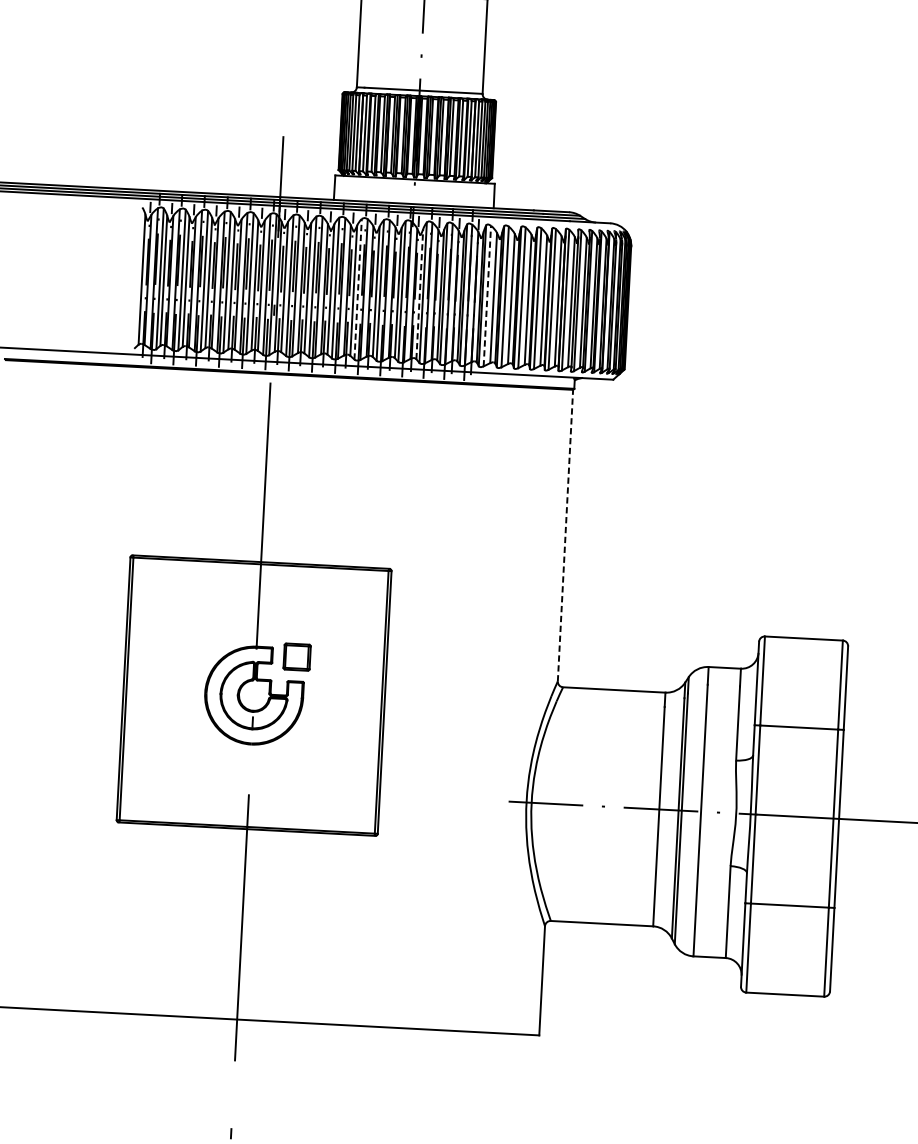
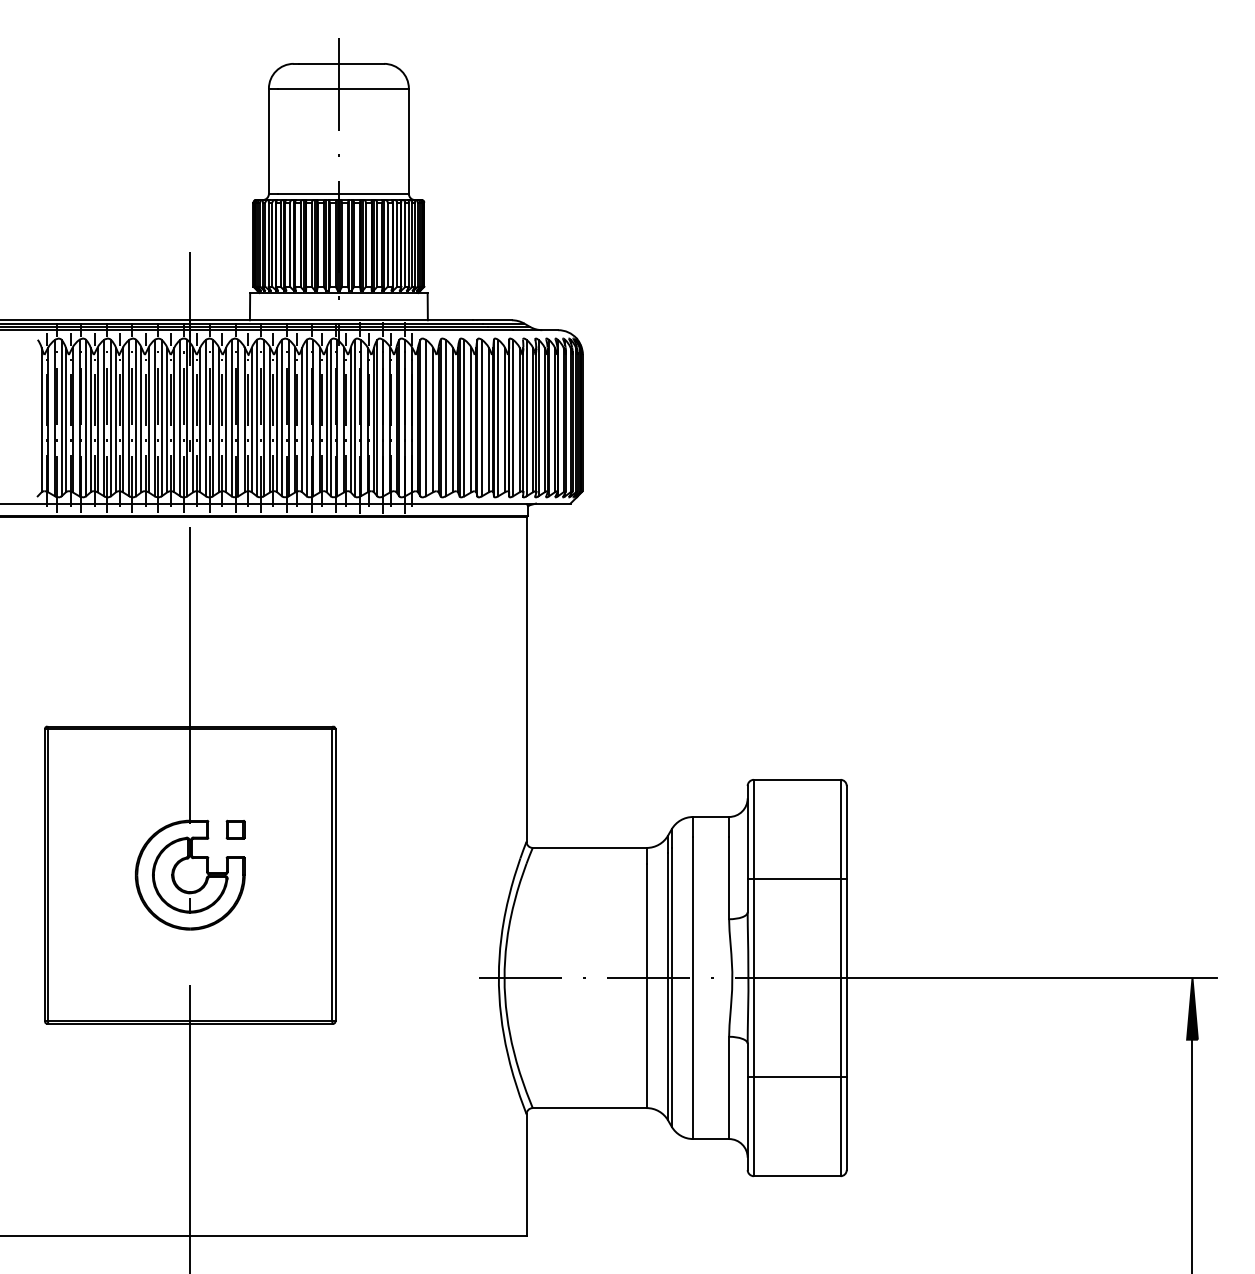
line: (358, 288) -> (282, 417), dashed -> solid
line: (419, 293) -> (350, 419), dashed -> solid
line: (487, 295) -> (425, 417), dashed -> solid
line: (565, 534) -> (526, 678), dashed -> solid
part: (296, 656) -> (235, 829), size x0.62

